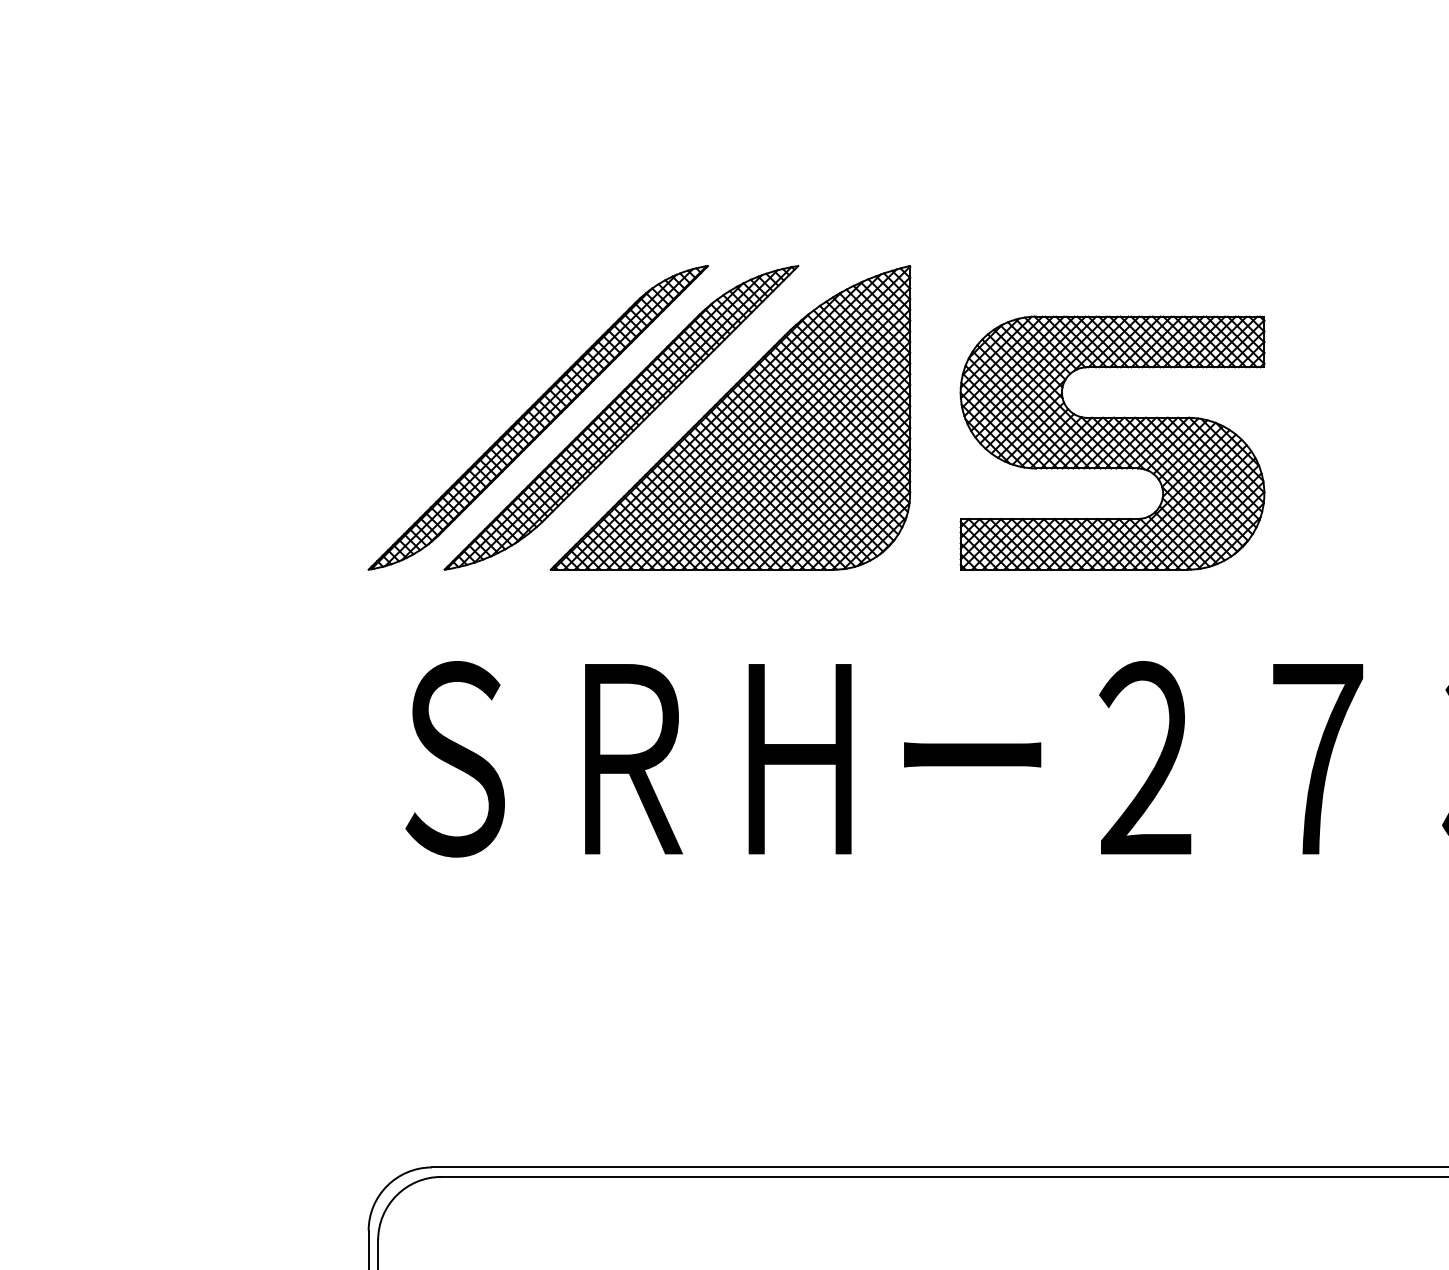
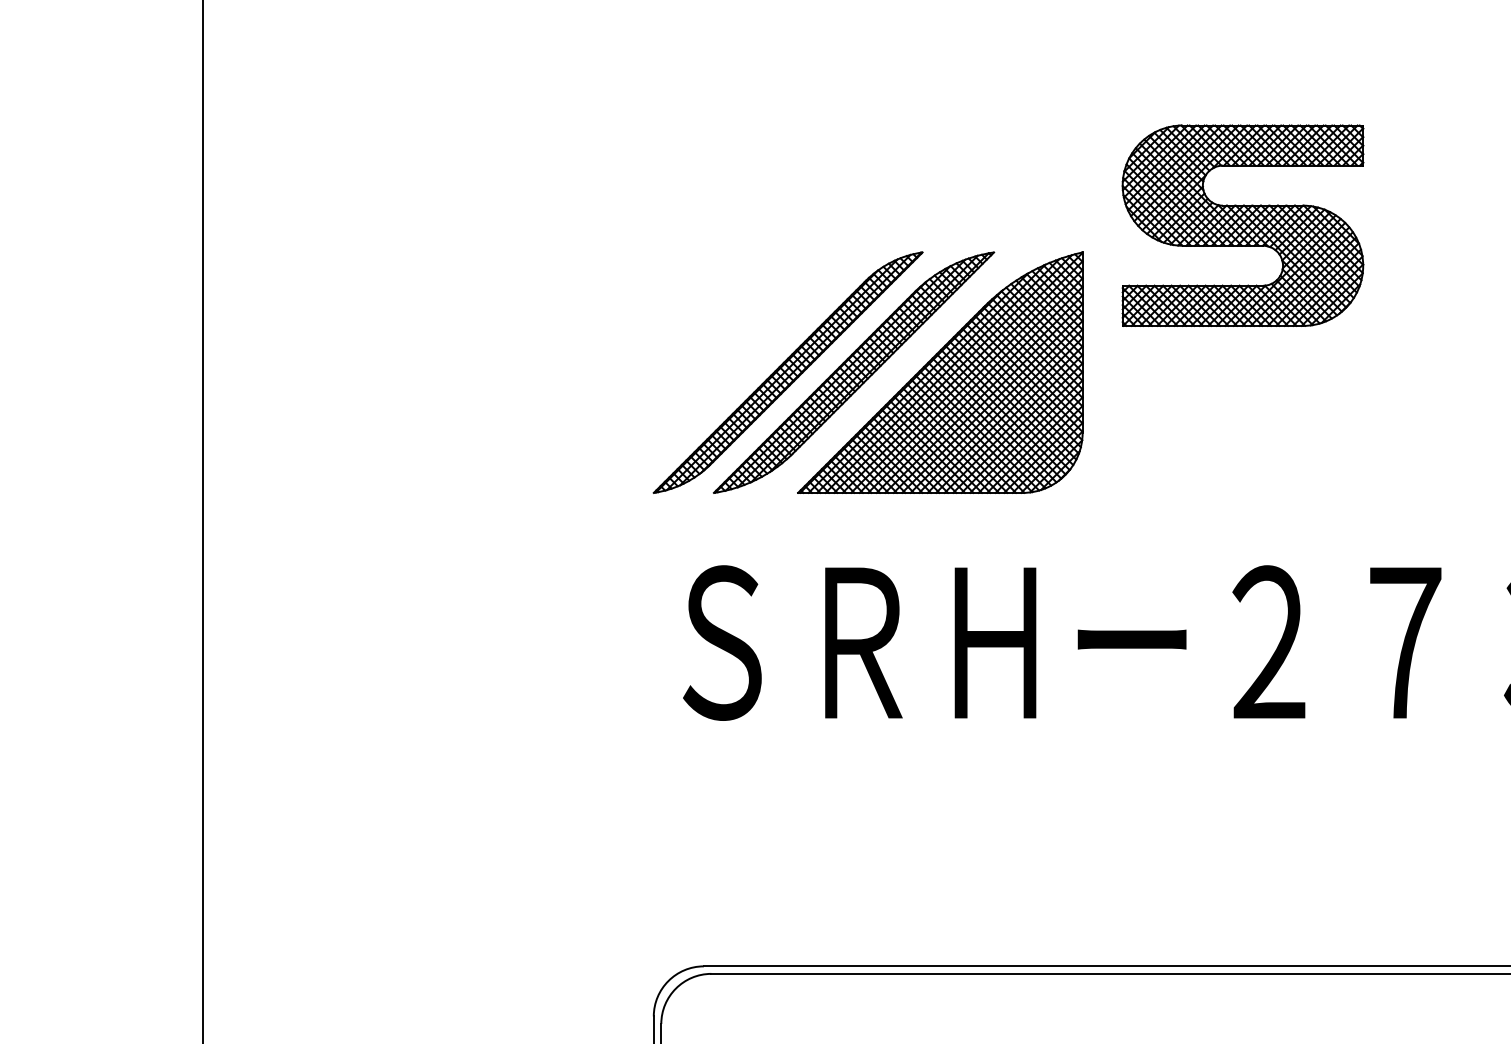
part: (1111, 442) -> (1242, 225), moved

